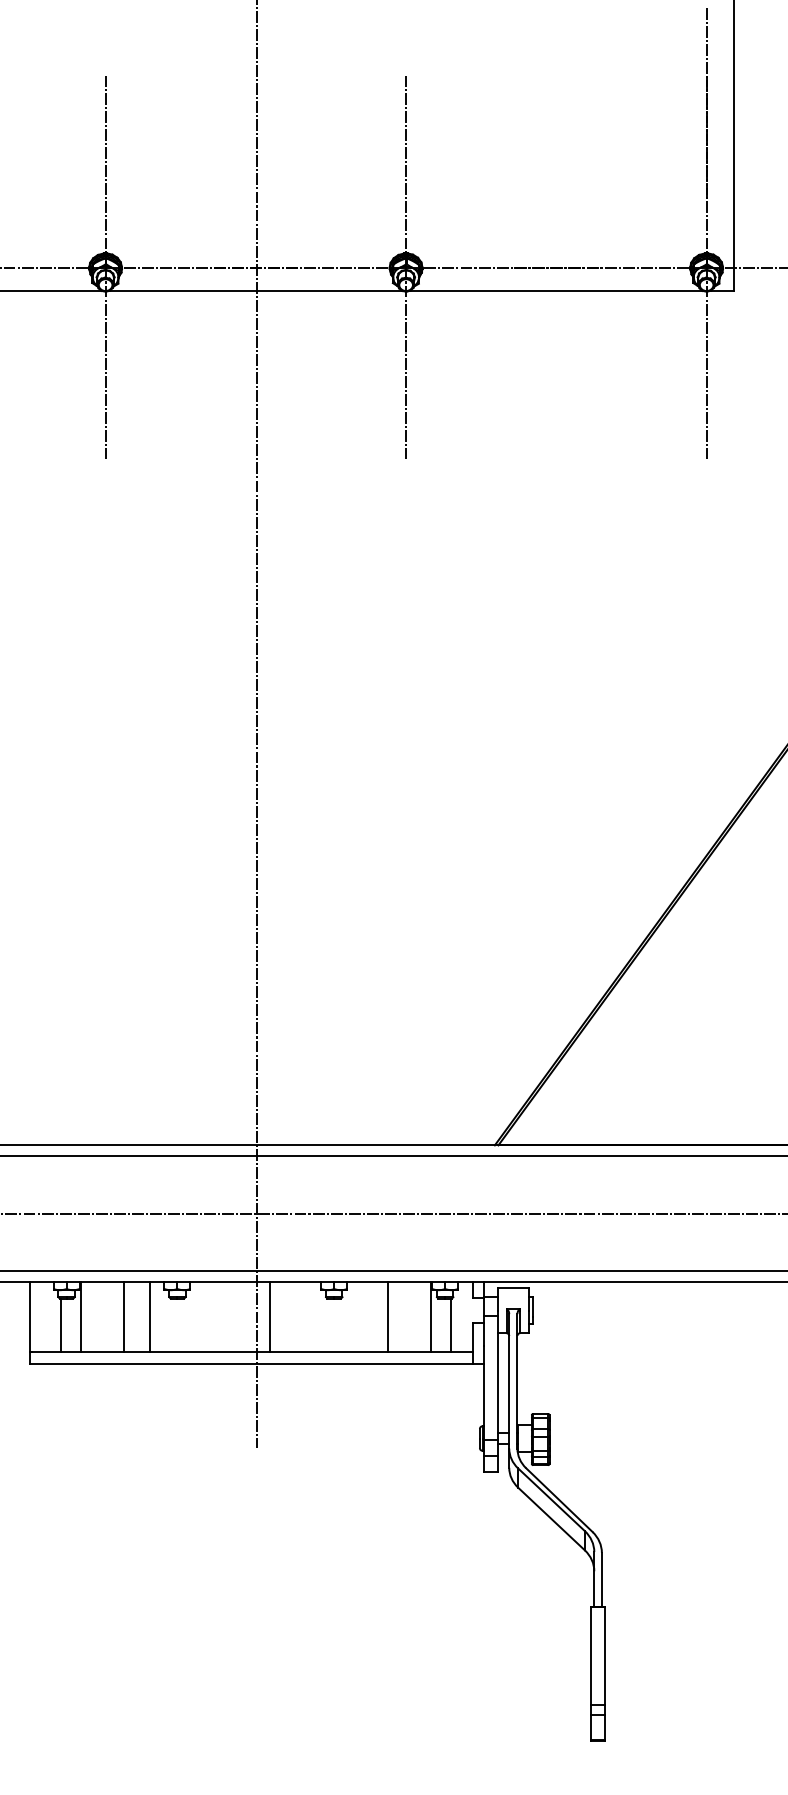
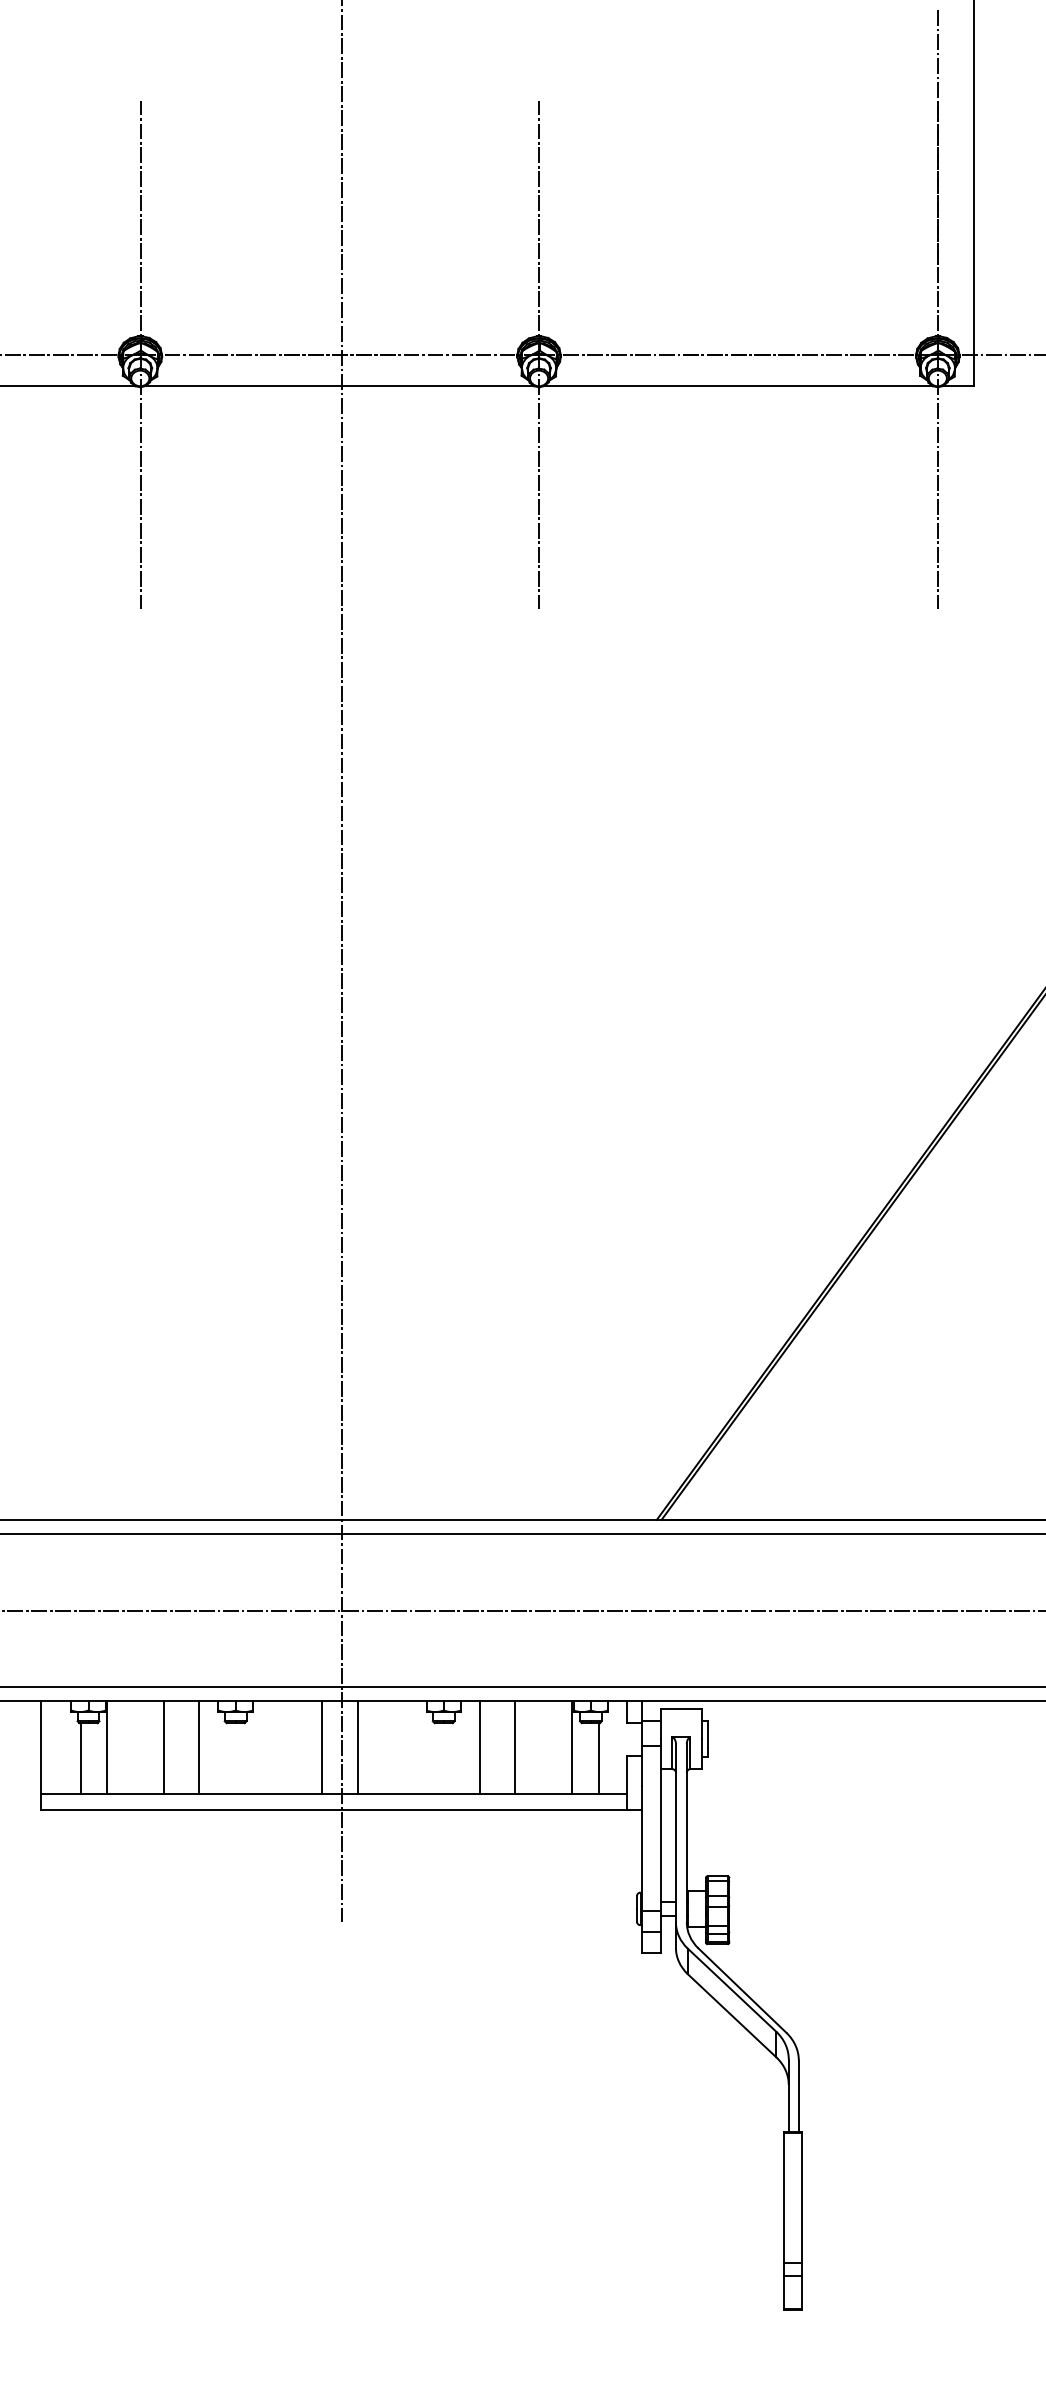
line: (242, 1316) -> (321, 1746), added
line: (361, 1316) -> (479, 1746), added

